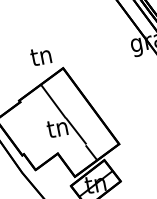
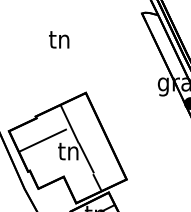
text: (41, 56) -> (59, 39), moved
line: (30, 122) -> (42, 140), added

